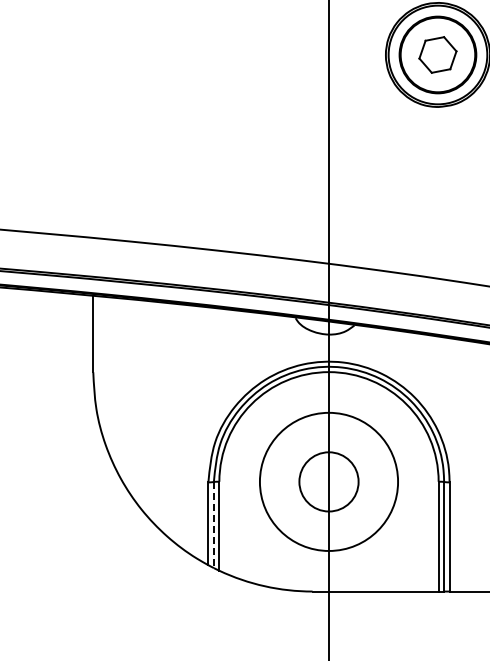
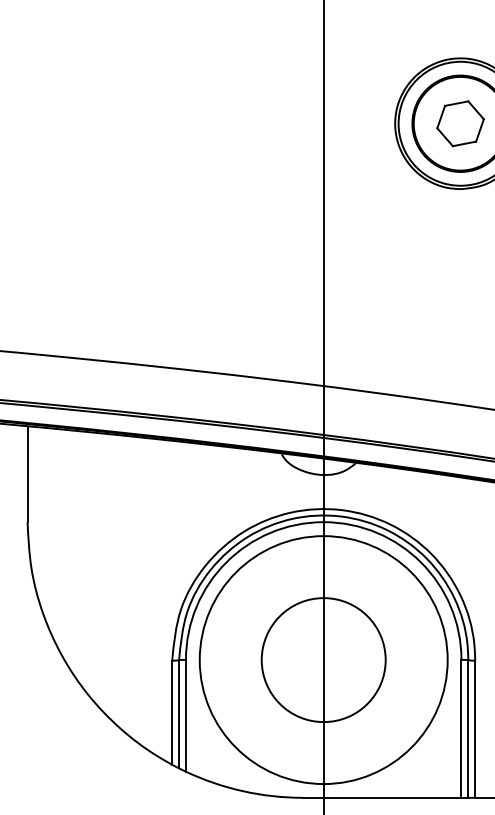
circle: (328, 481) -> (323, 659), size x1.43
circle: (328, 481) -> (323, 659), size x1.67
line: (213, 525) -> (178, 714), dashed -> solid

